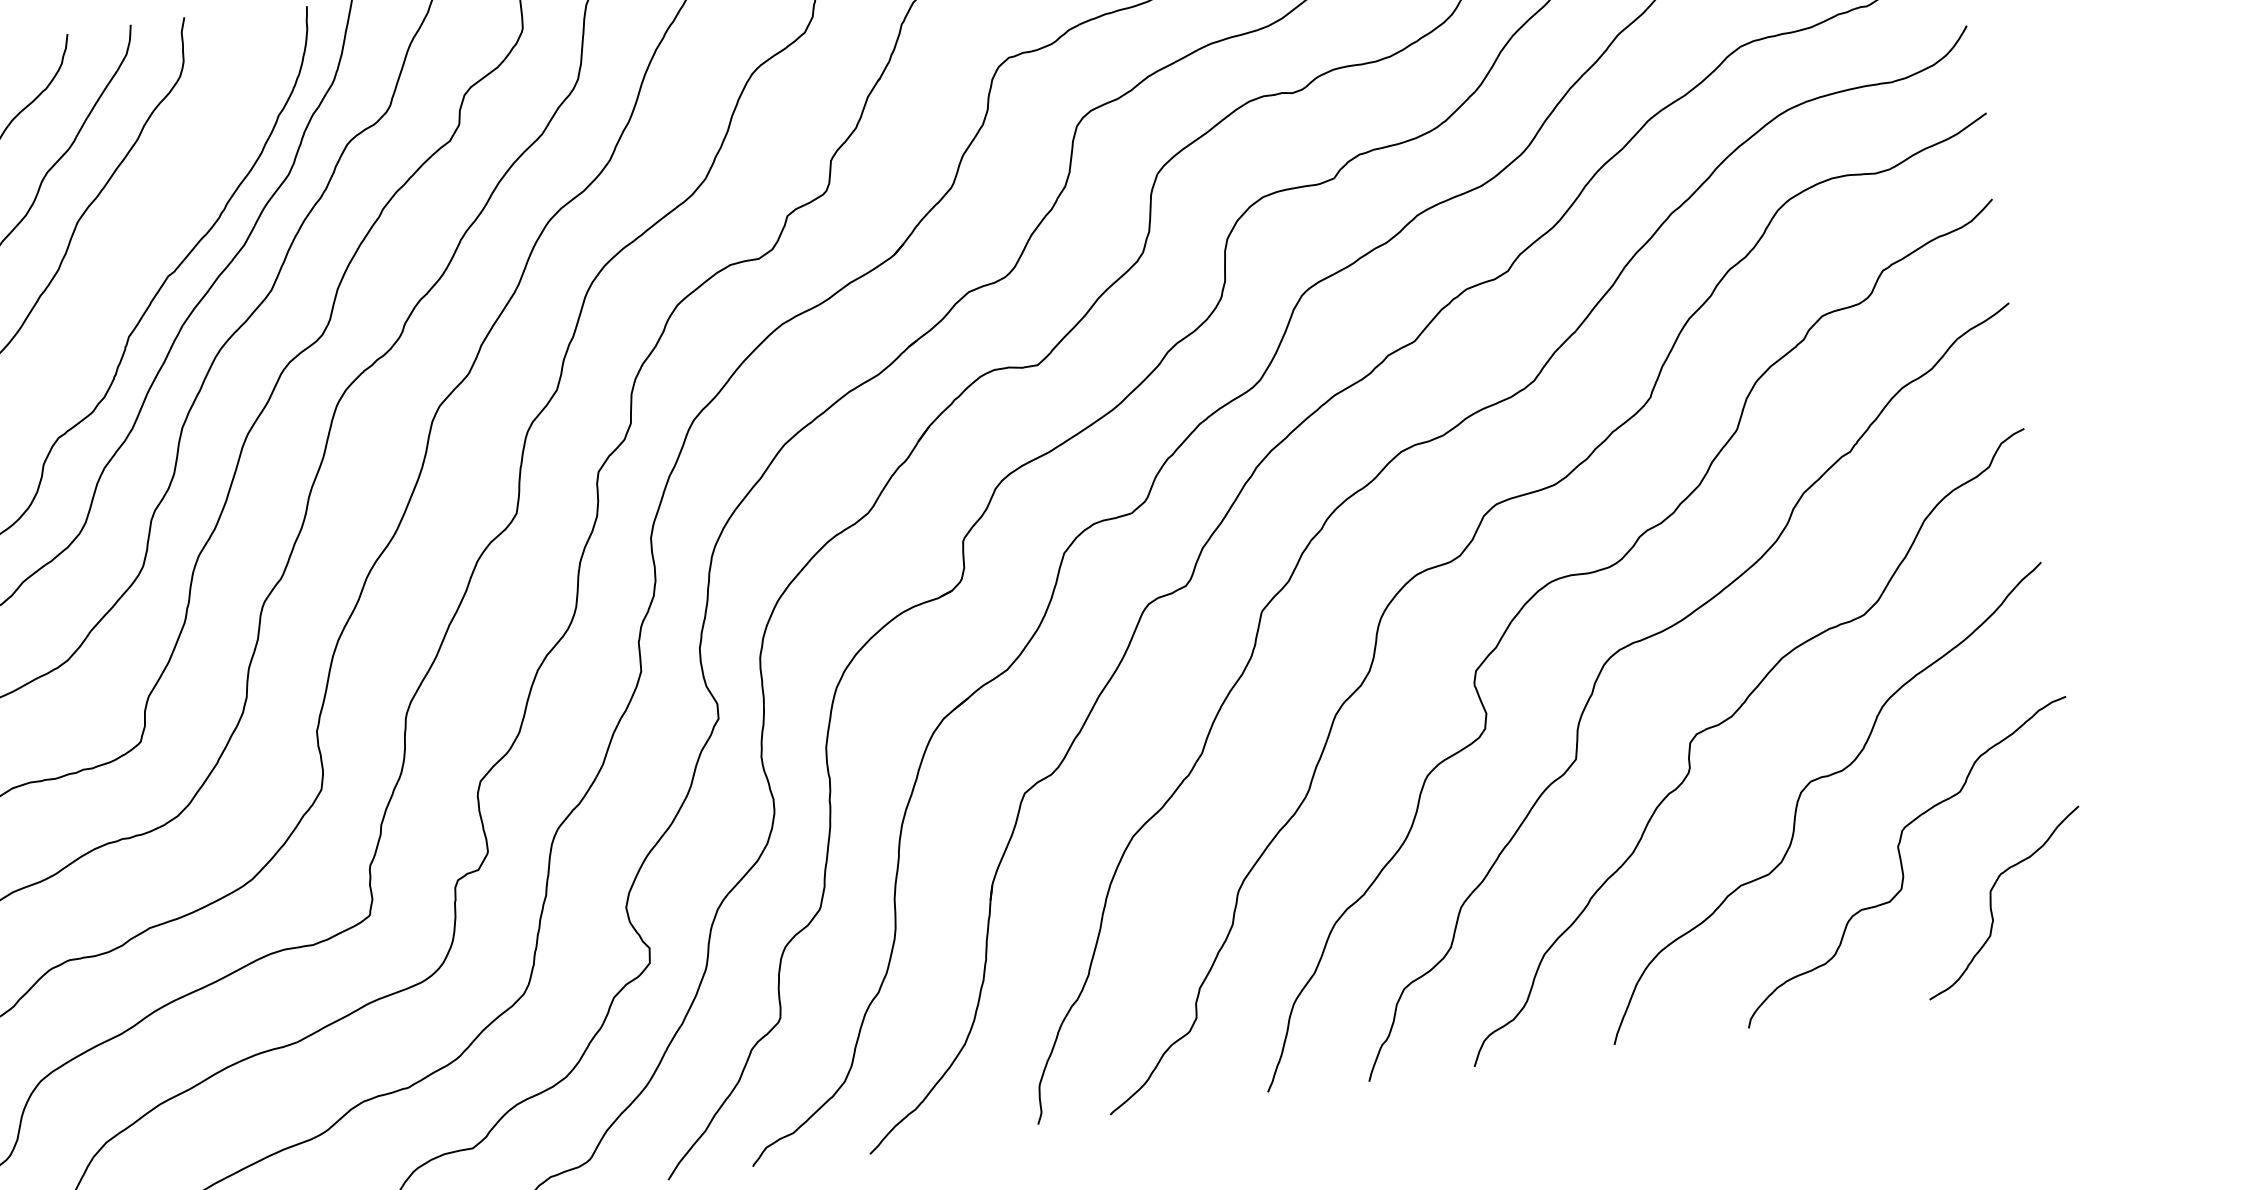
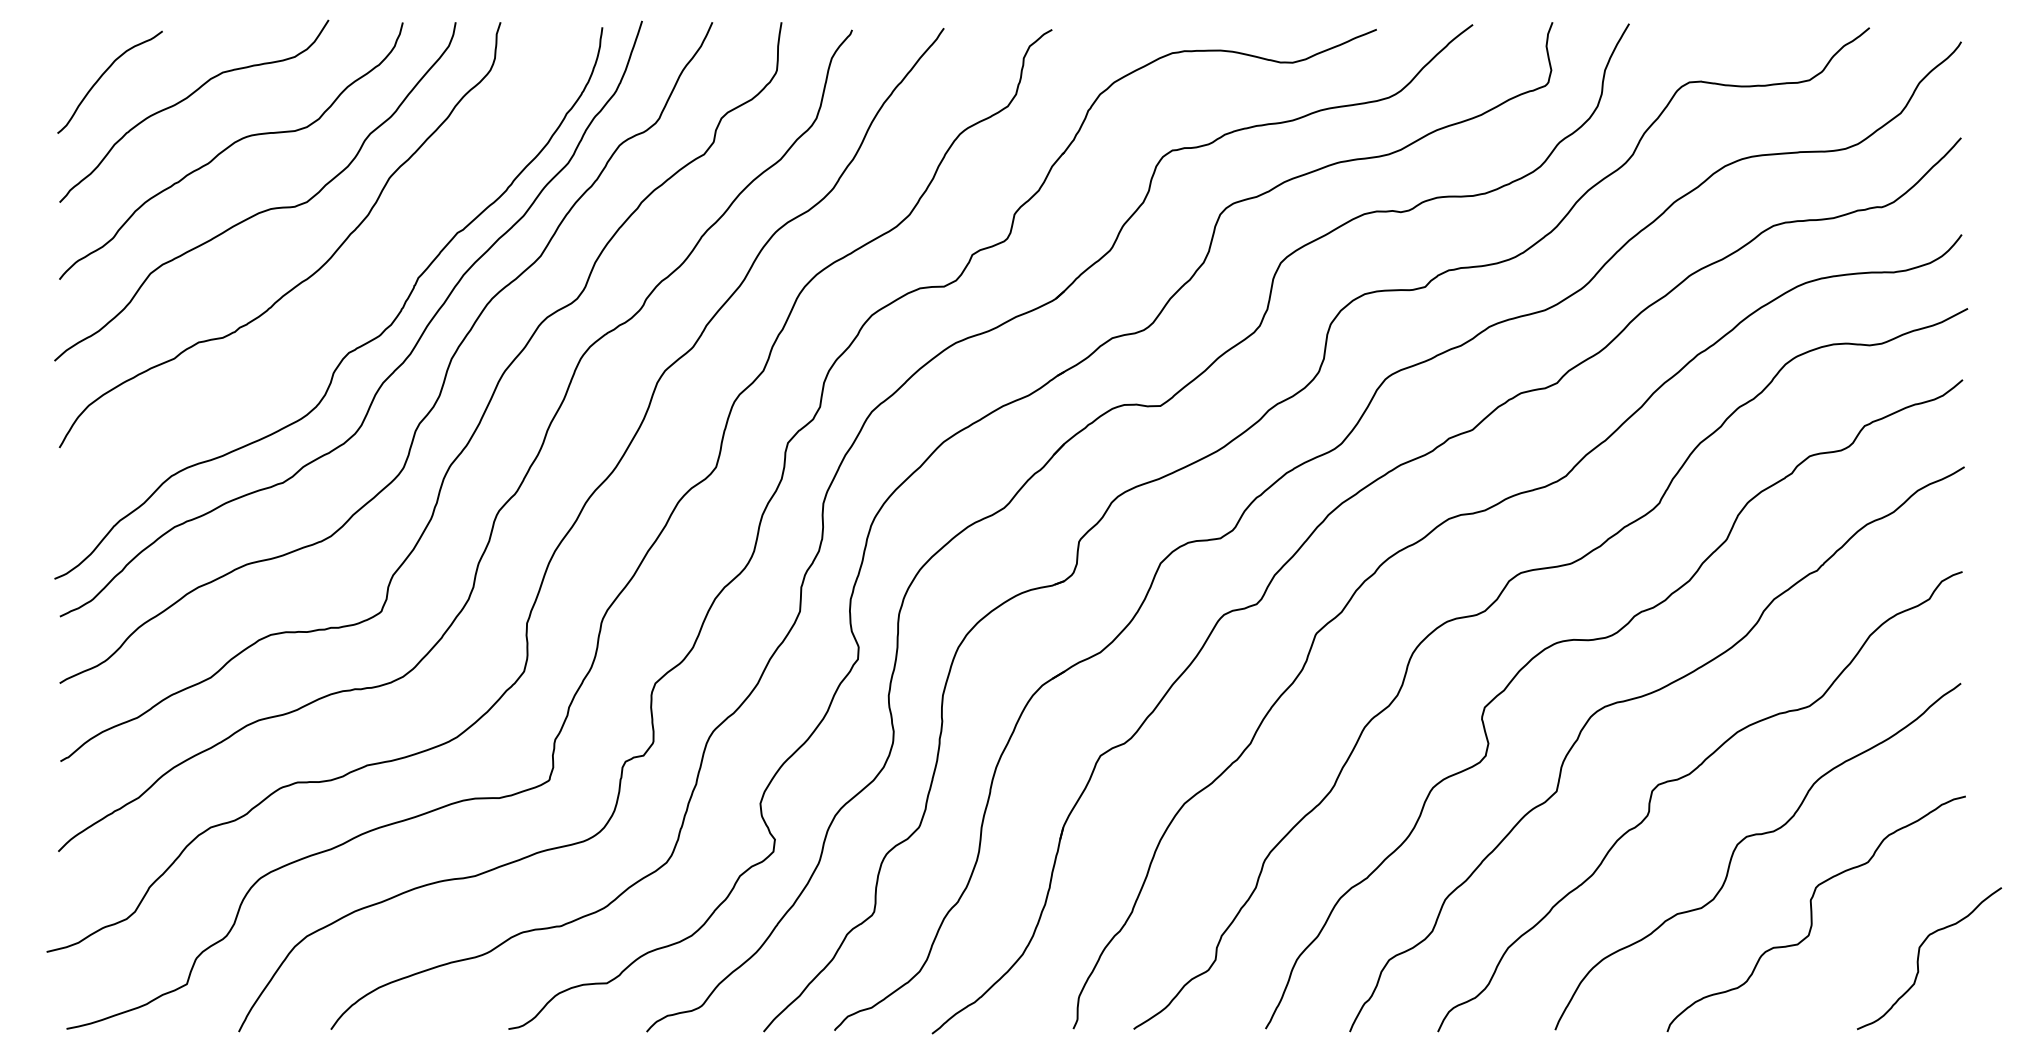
curve: (1992, 903) -> (1919, 957), moved

